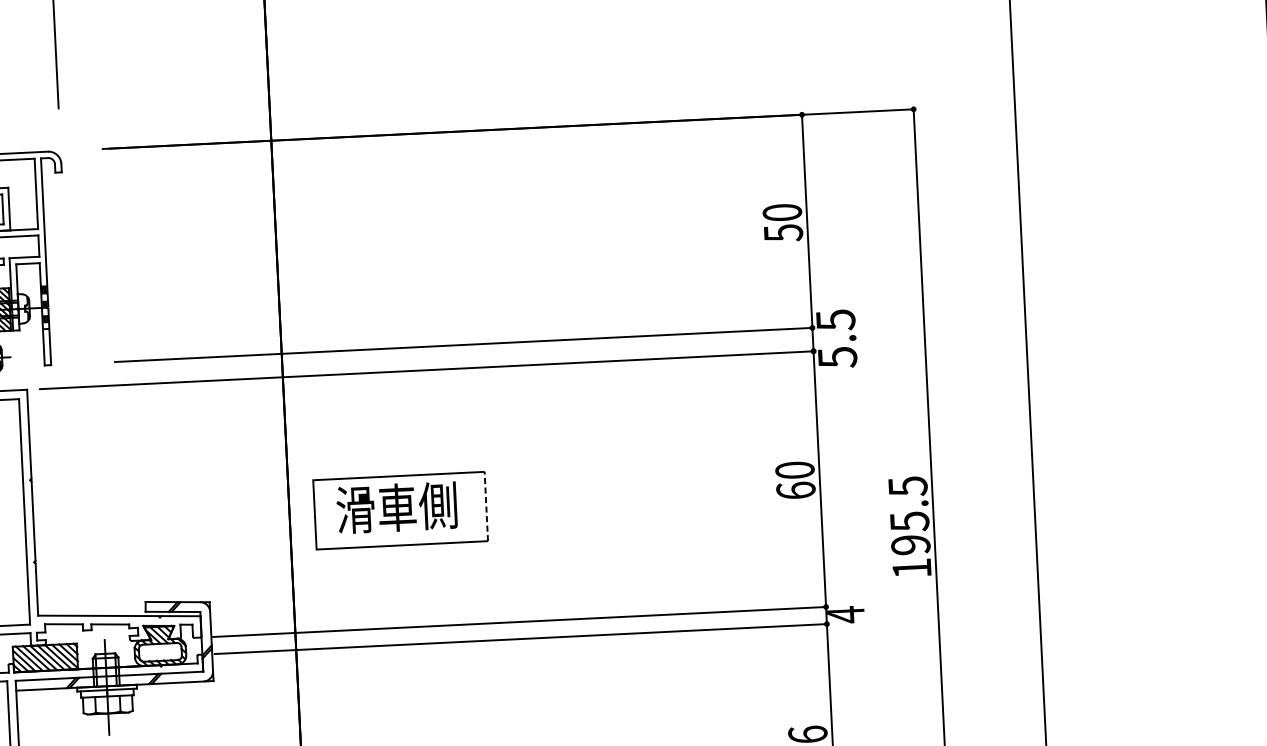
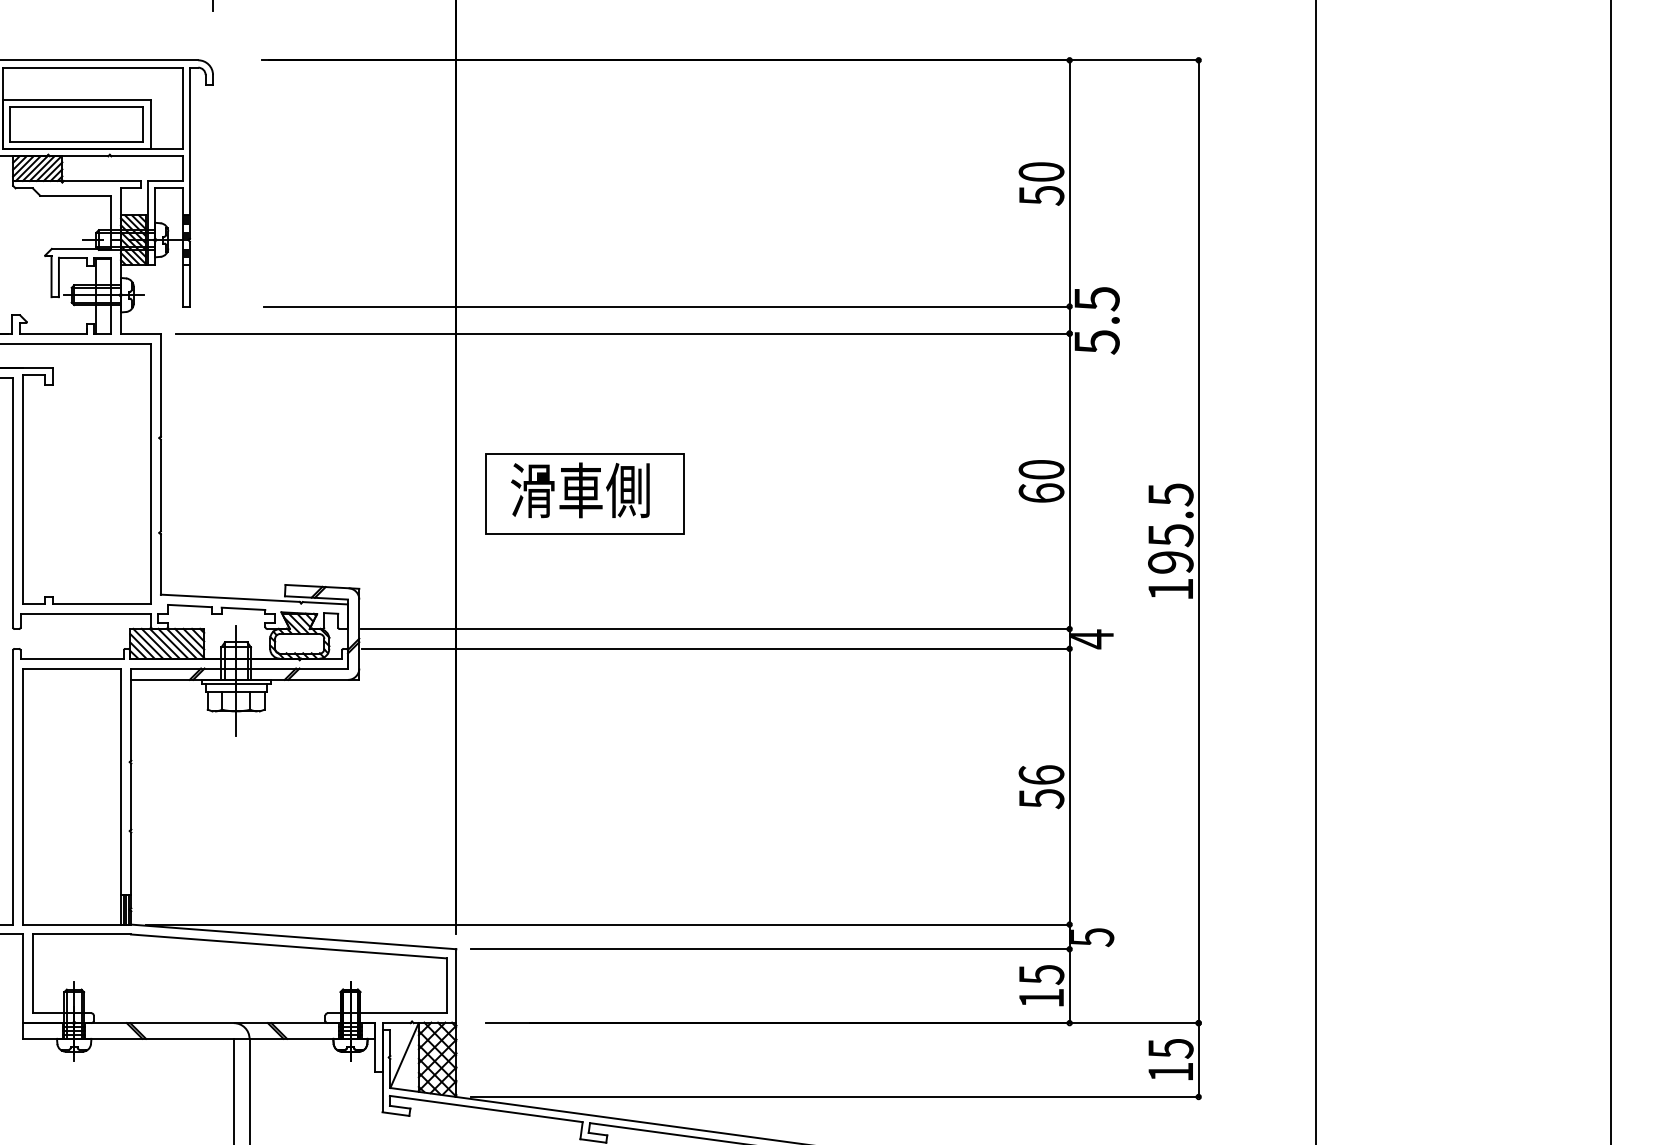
line: (486, 506) -> (683, 493), dashed -> solid

